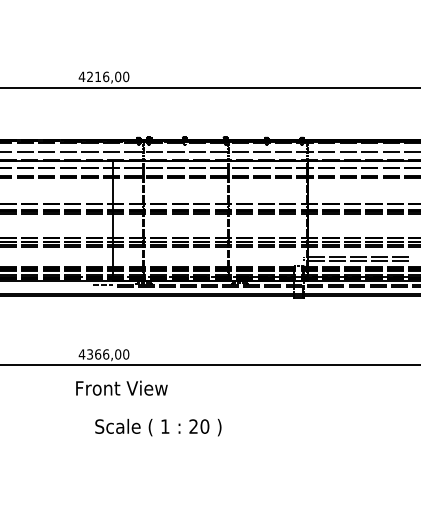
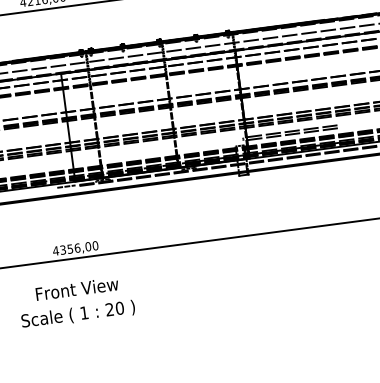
text: (98, 354) -> (70, 249), 4366,00 -> 4356,00
text: (121, 387) -> (76, 288), moved
text: (158, 427) -> (78, 314), moved

